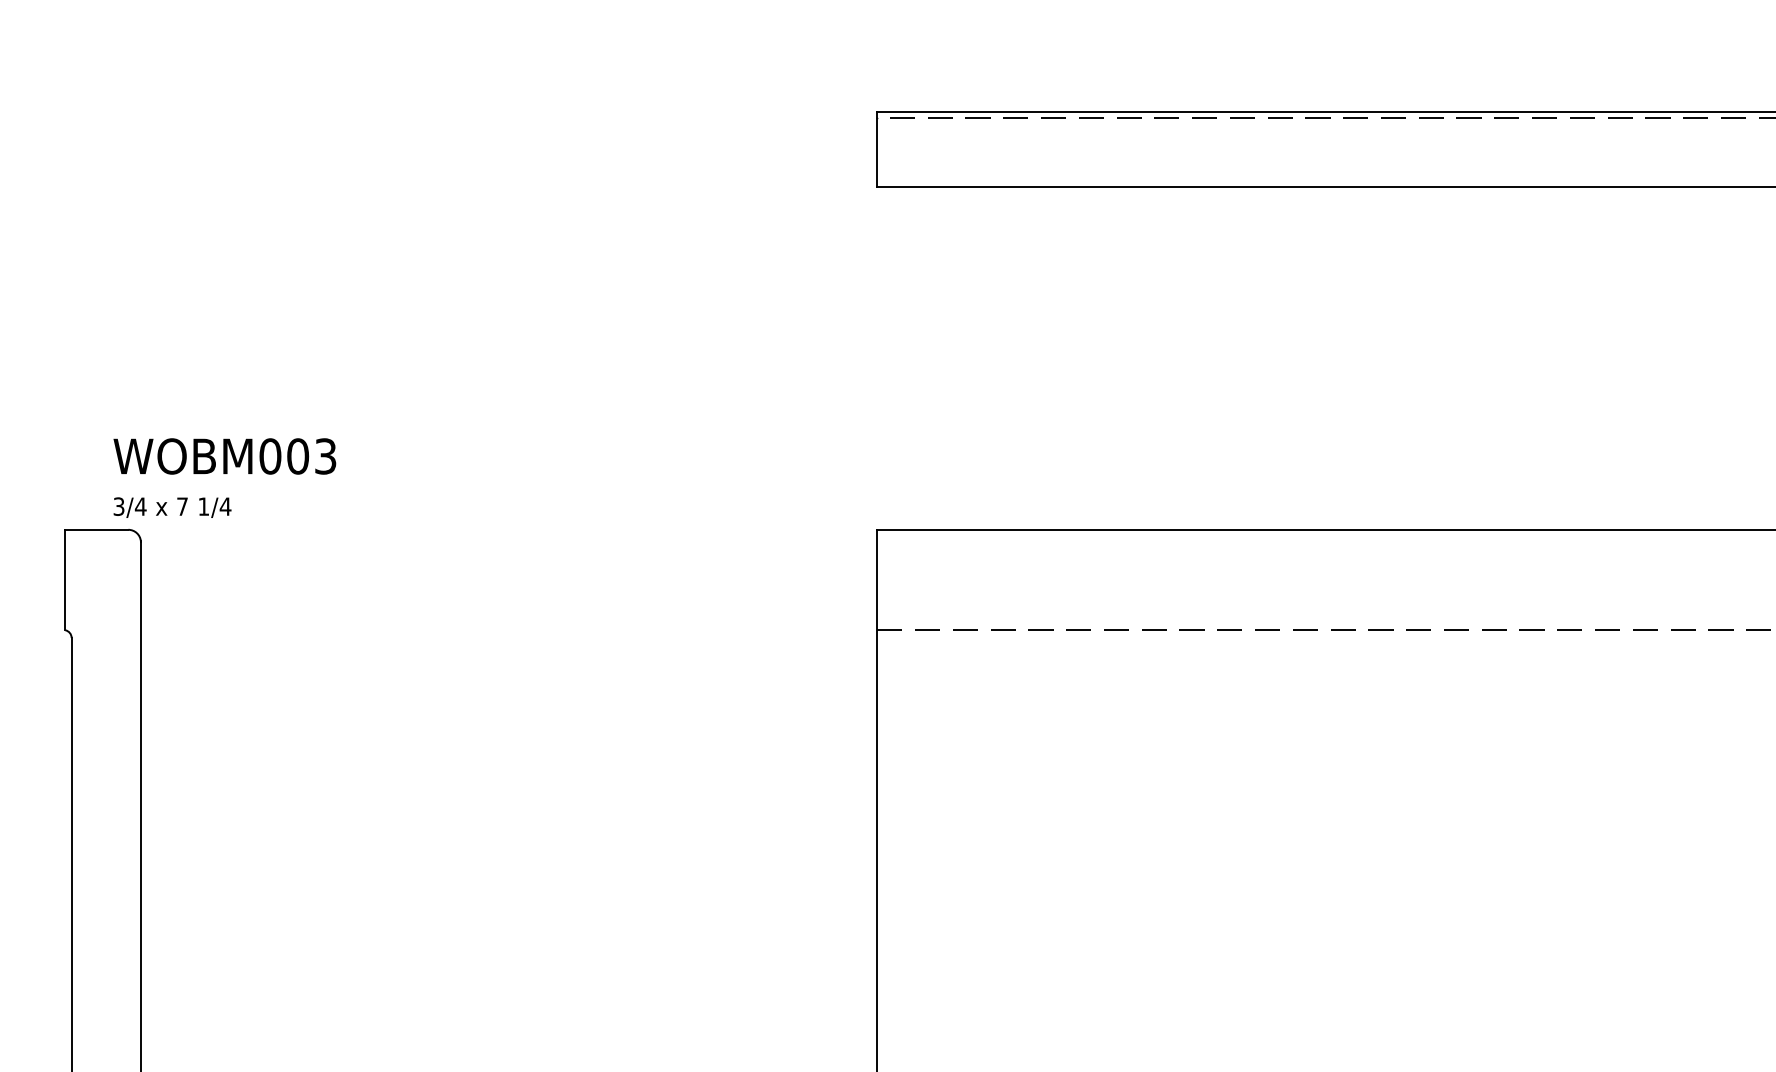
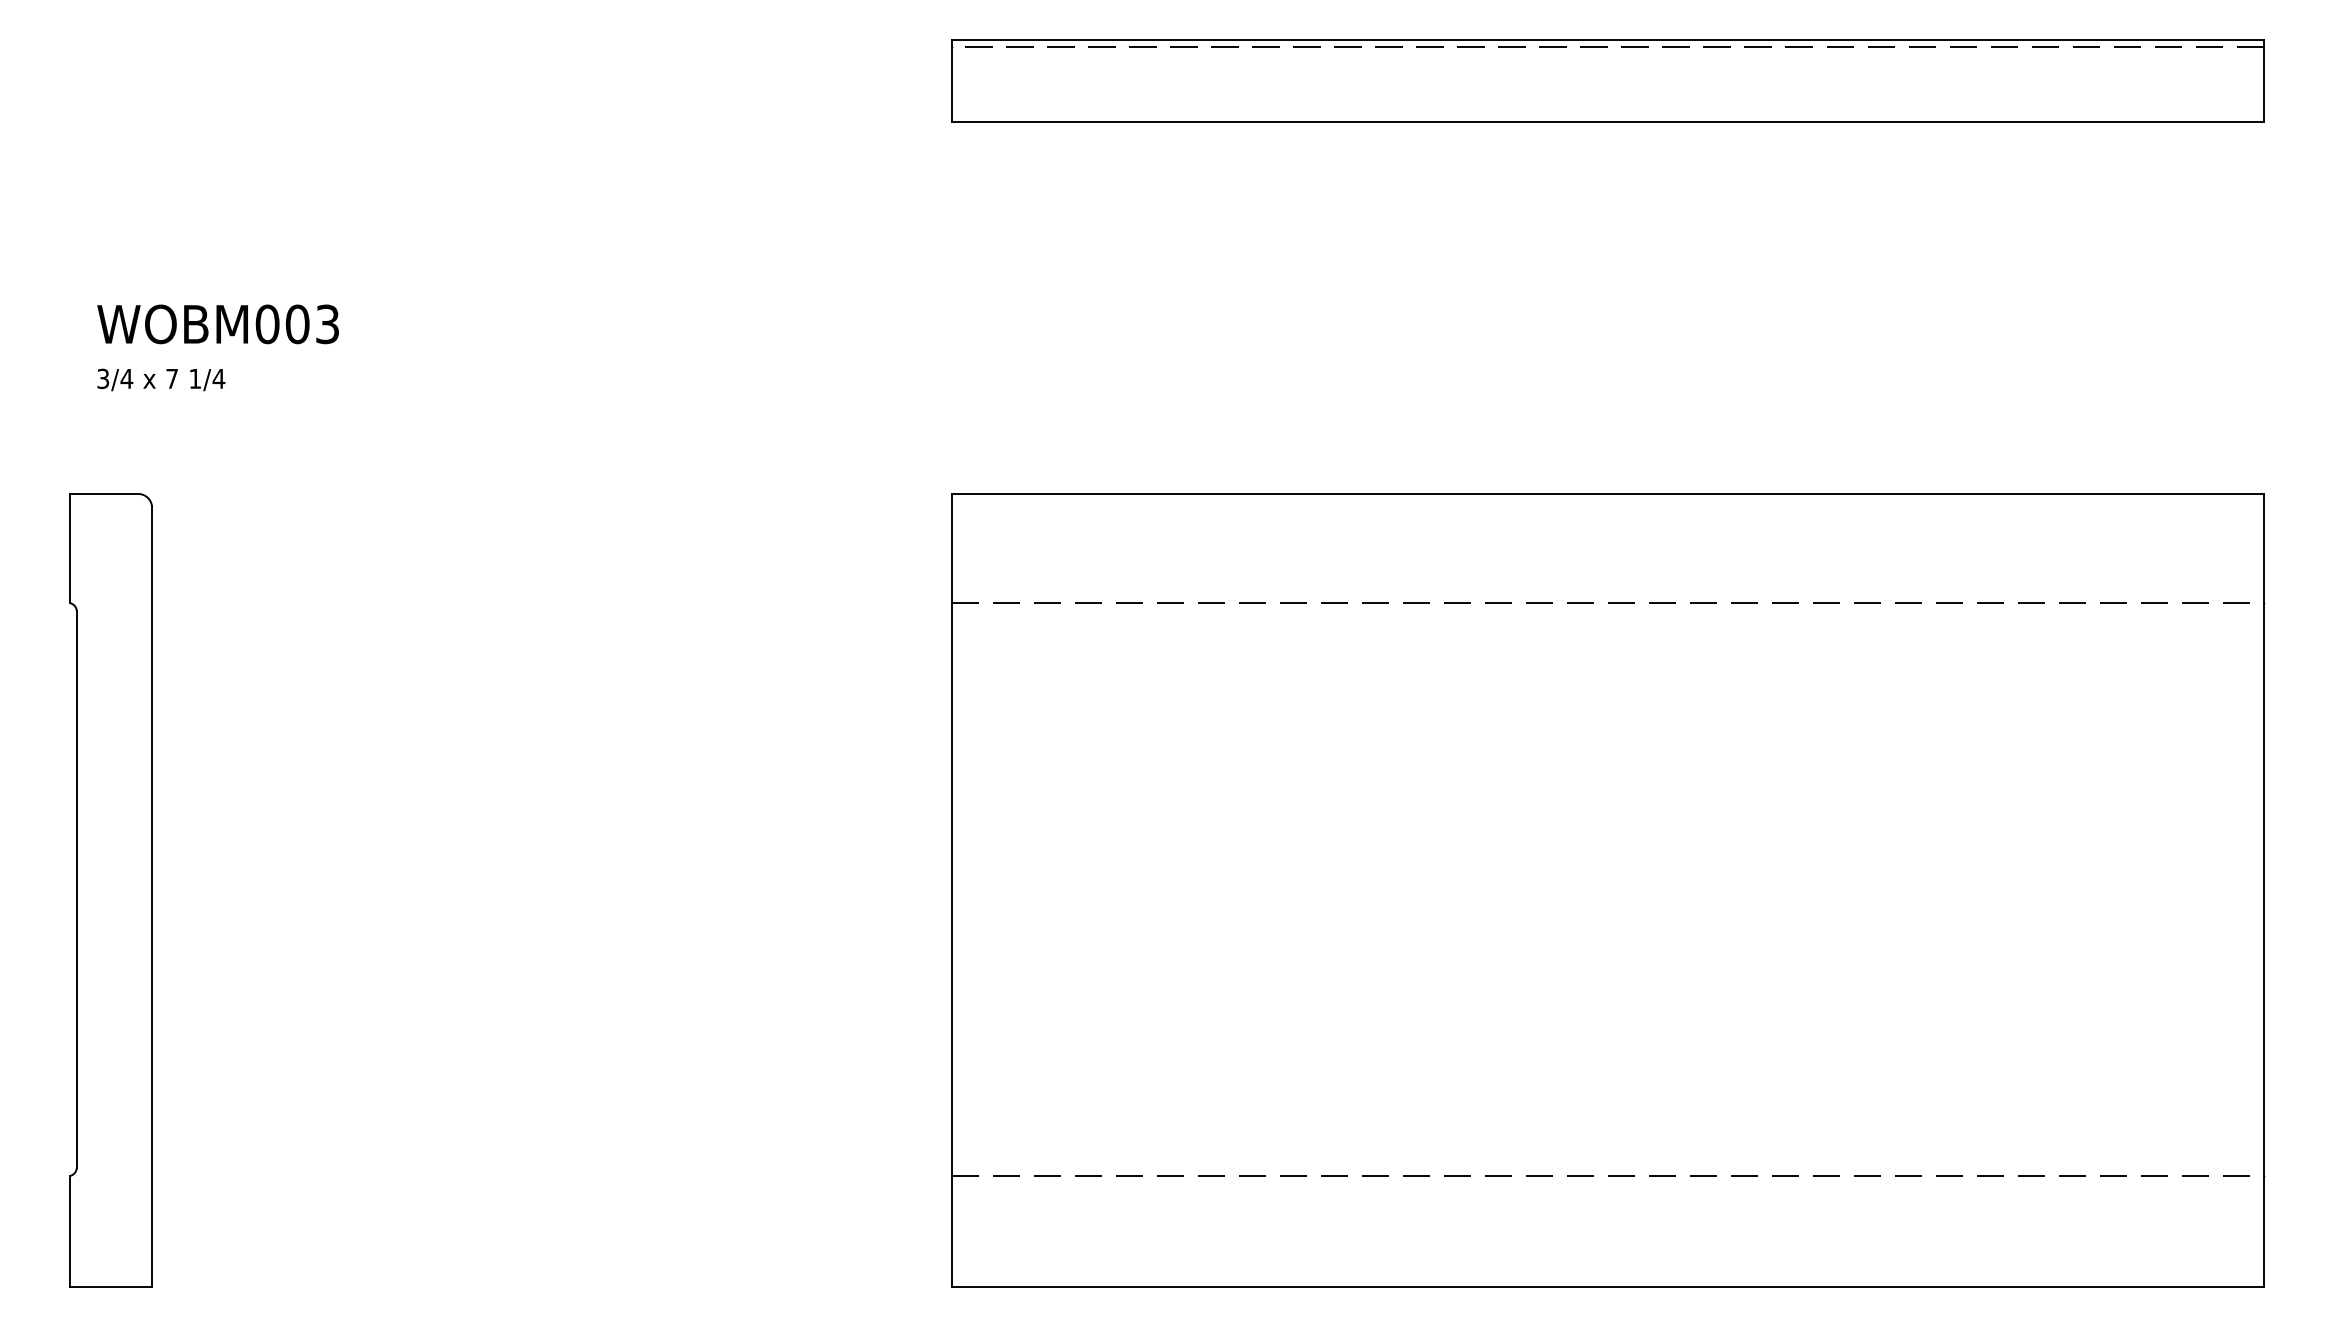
text: (224, 477) -> (217, 347), moved

